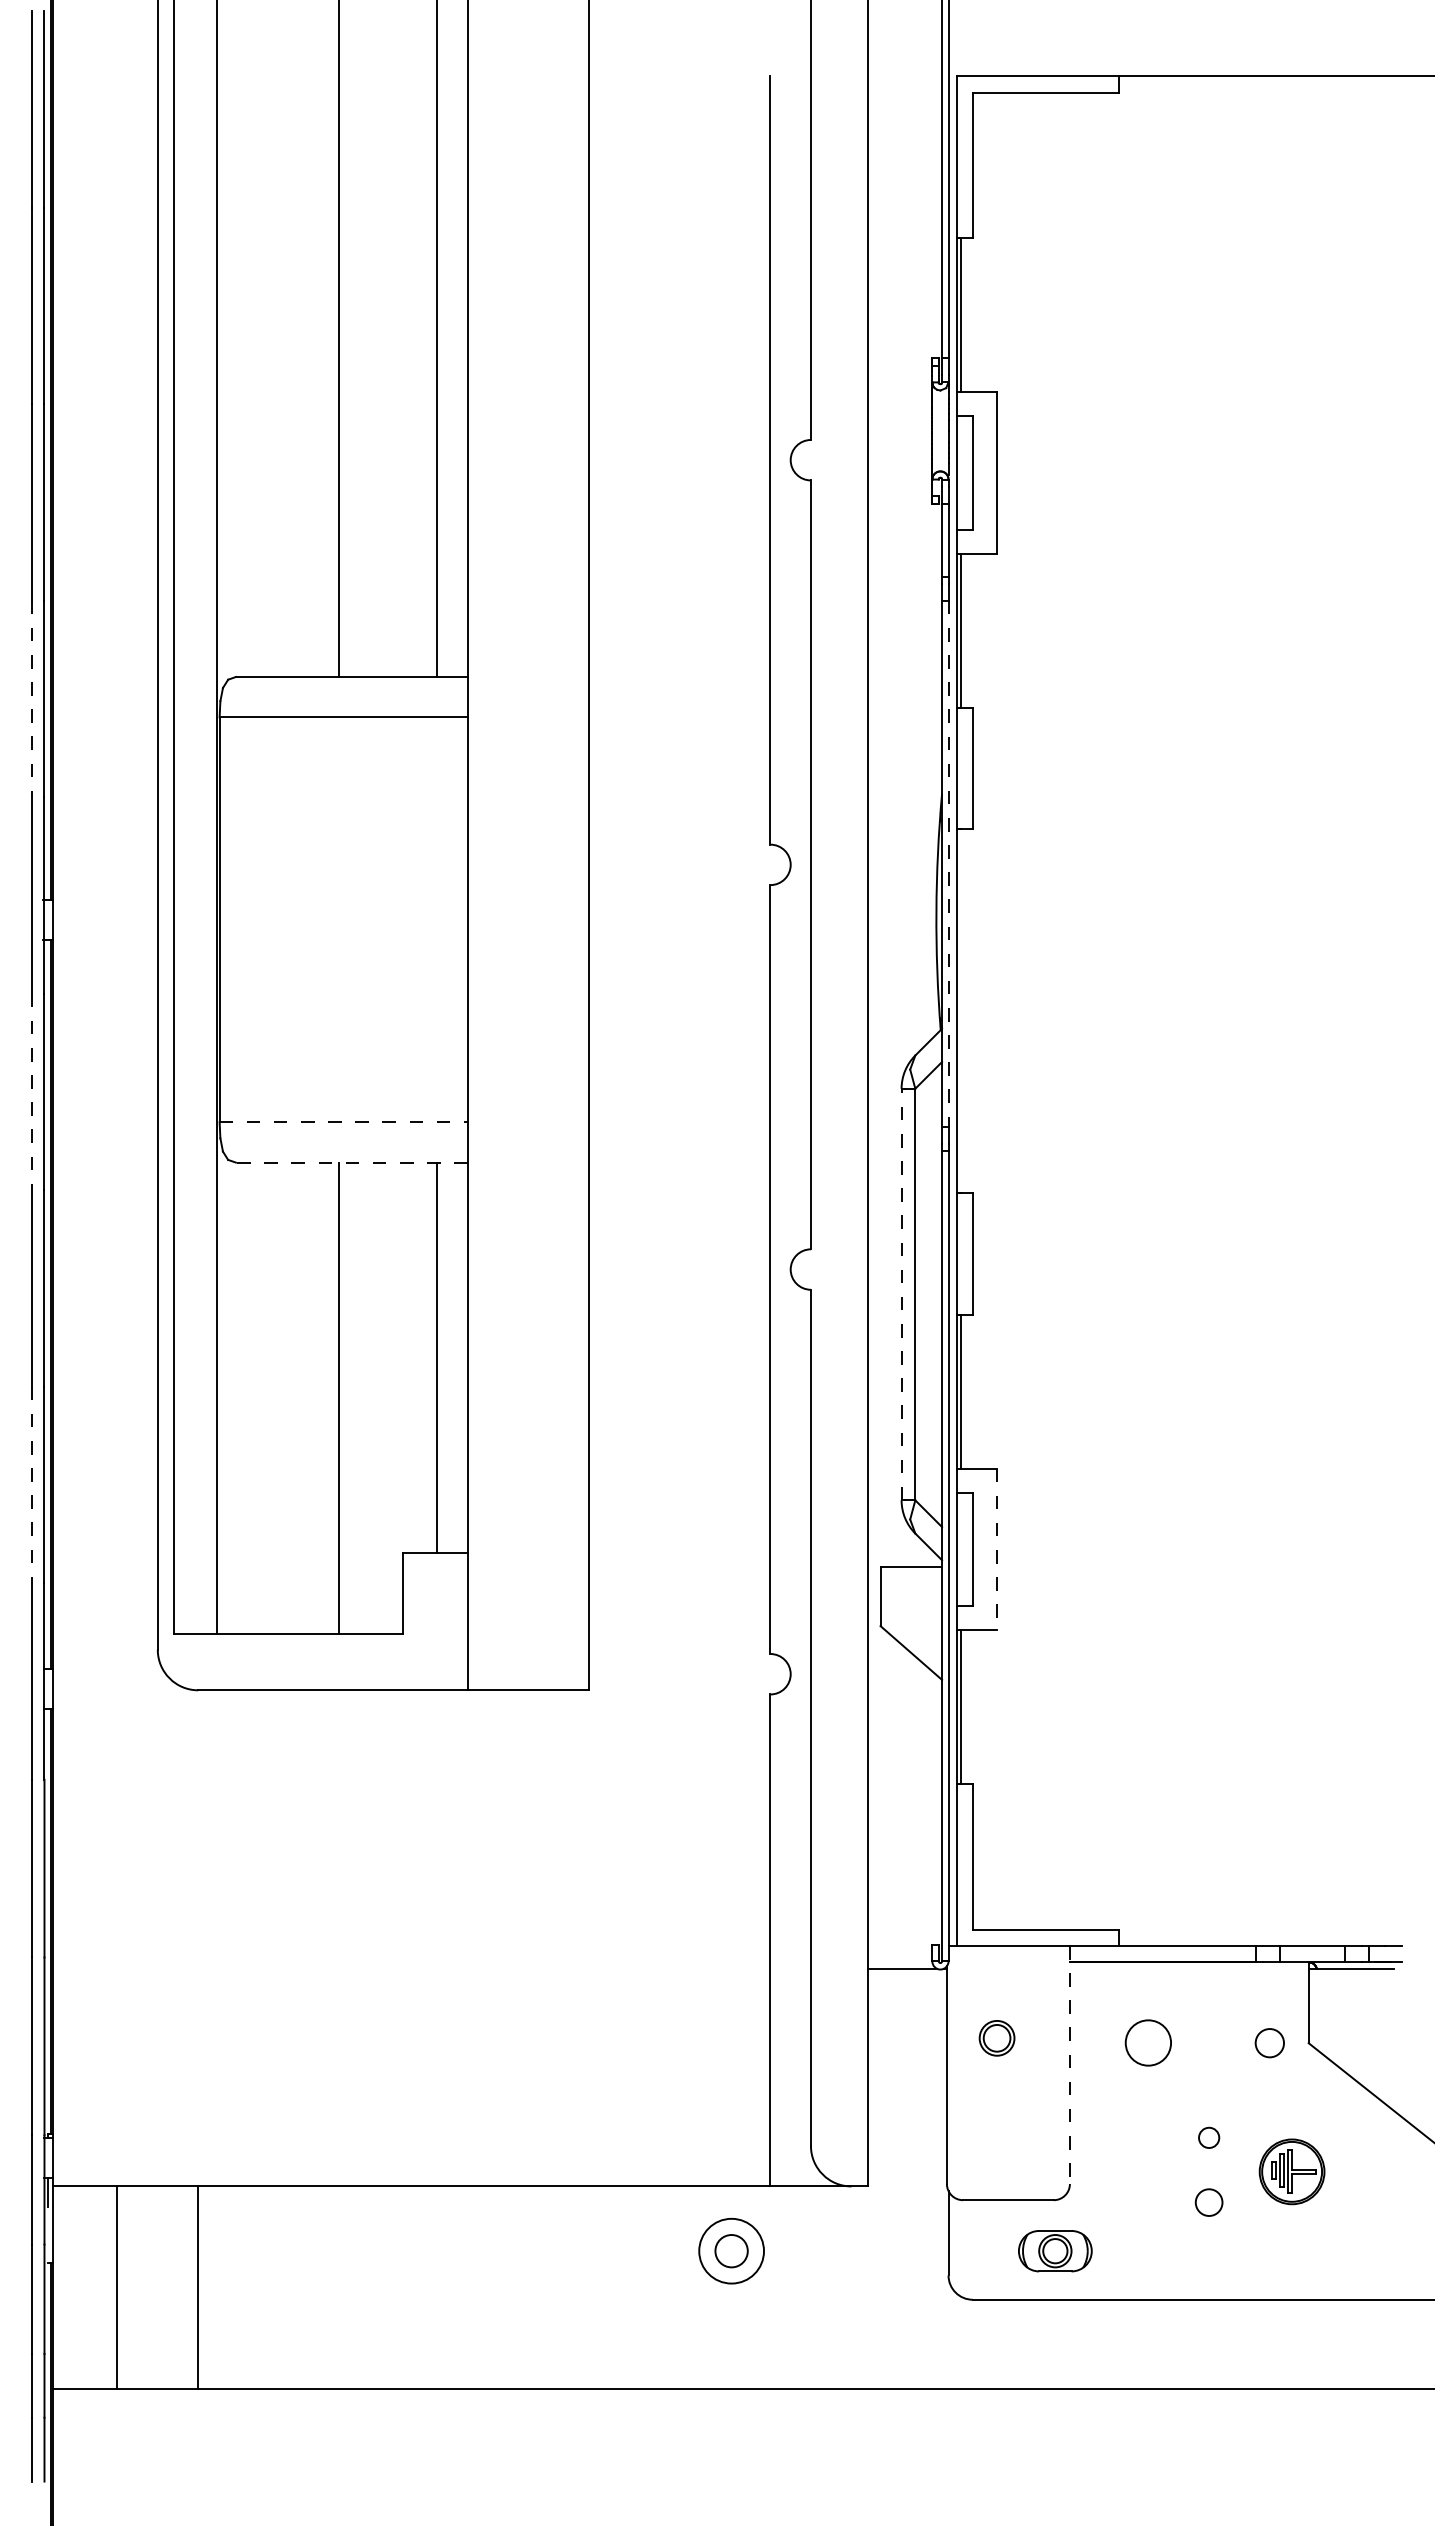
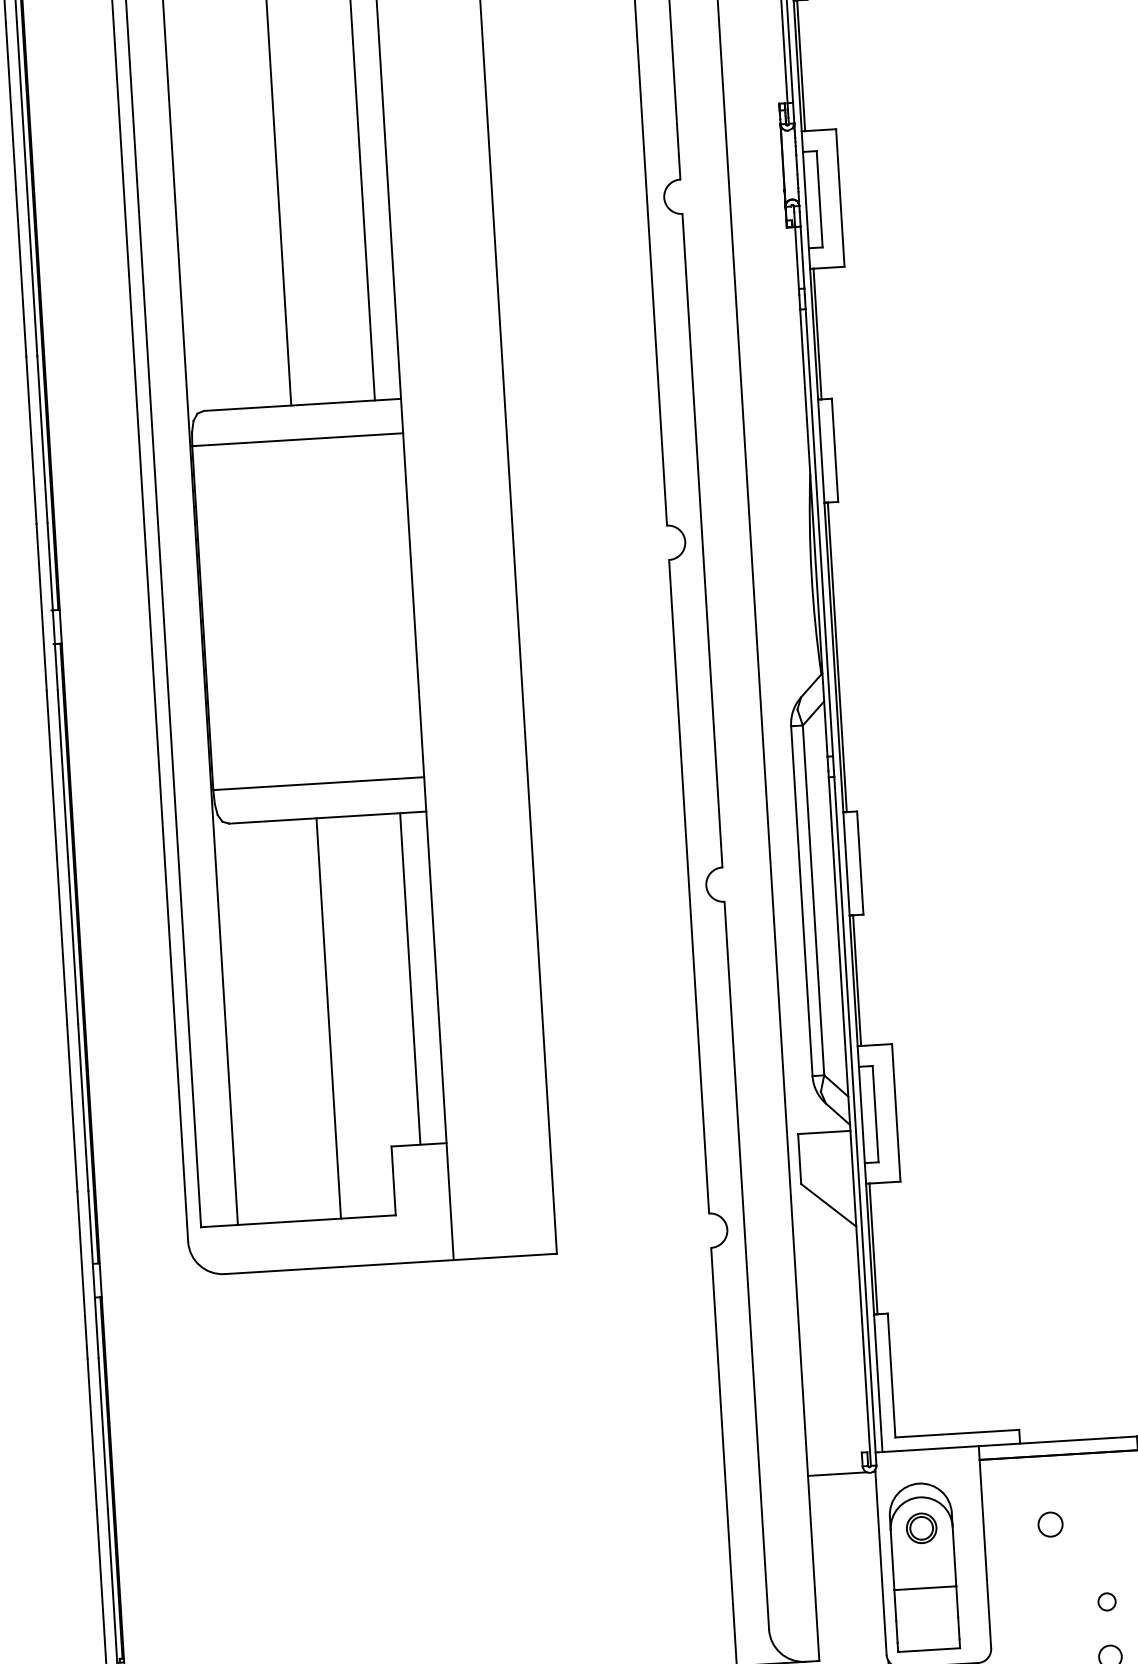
line: (31, 699) -> (31, 440), dashed -> solid
line: (948, 864) -> (819, 533), dashed -> solid
line: (960, 1011) -> (837, 657), added
line: (31, 1092) -> (51, 774), dashed -> solid
line: (344, 1122) -> (319, 783), dashed -> solid
line: (351, 1162) -> (327, 817), dashed -> solid
line: (901, 1294) -> (801, 901), dashed -> solid
line: (31, 1485) -> (72, 1108), dashed -> solid
line: (997, 1549) -> (896, 1112), dashed -> solid
circle: (1148, 2043) -> (1050, 1524), size x0.62
line: (1069, 2065) -> (984, 1547), dashed -> solid
part: (996, 2083) -> (923, 1566), added

